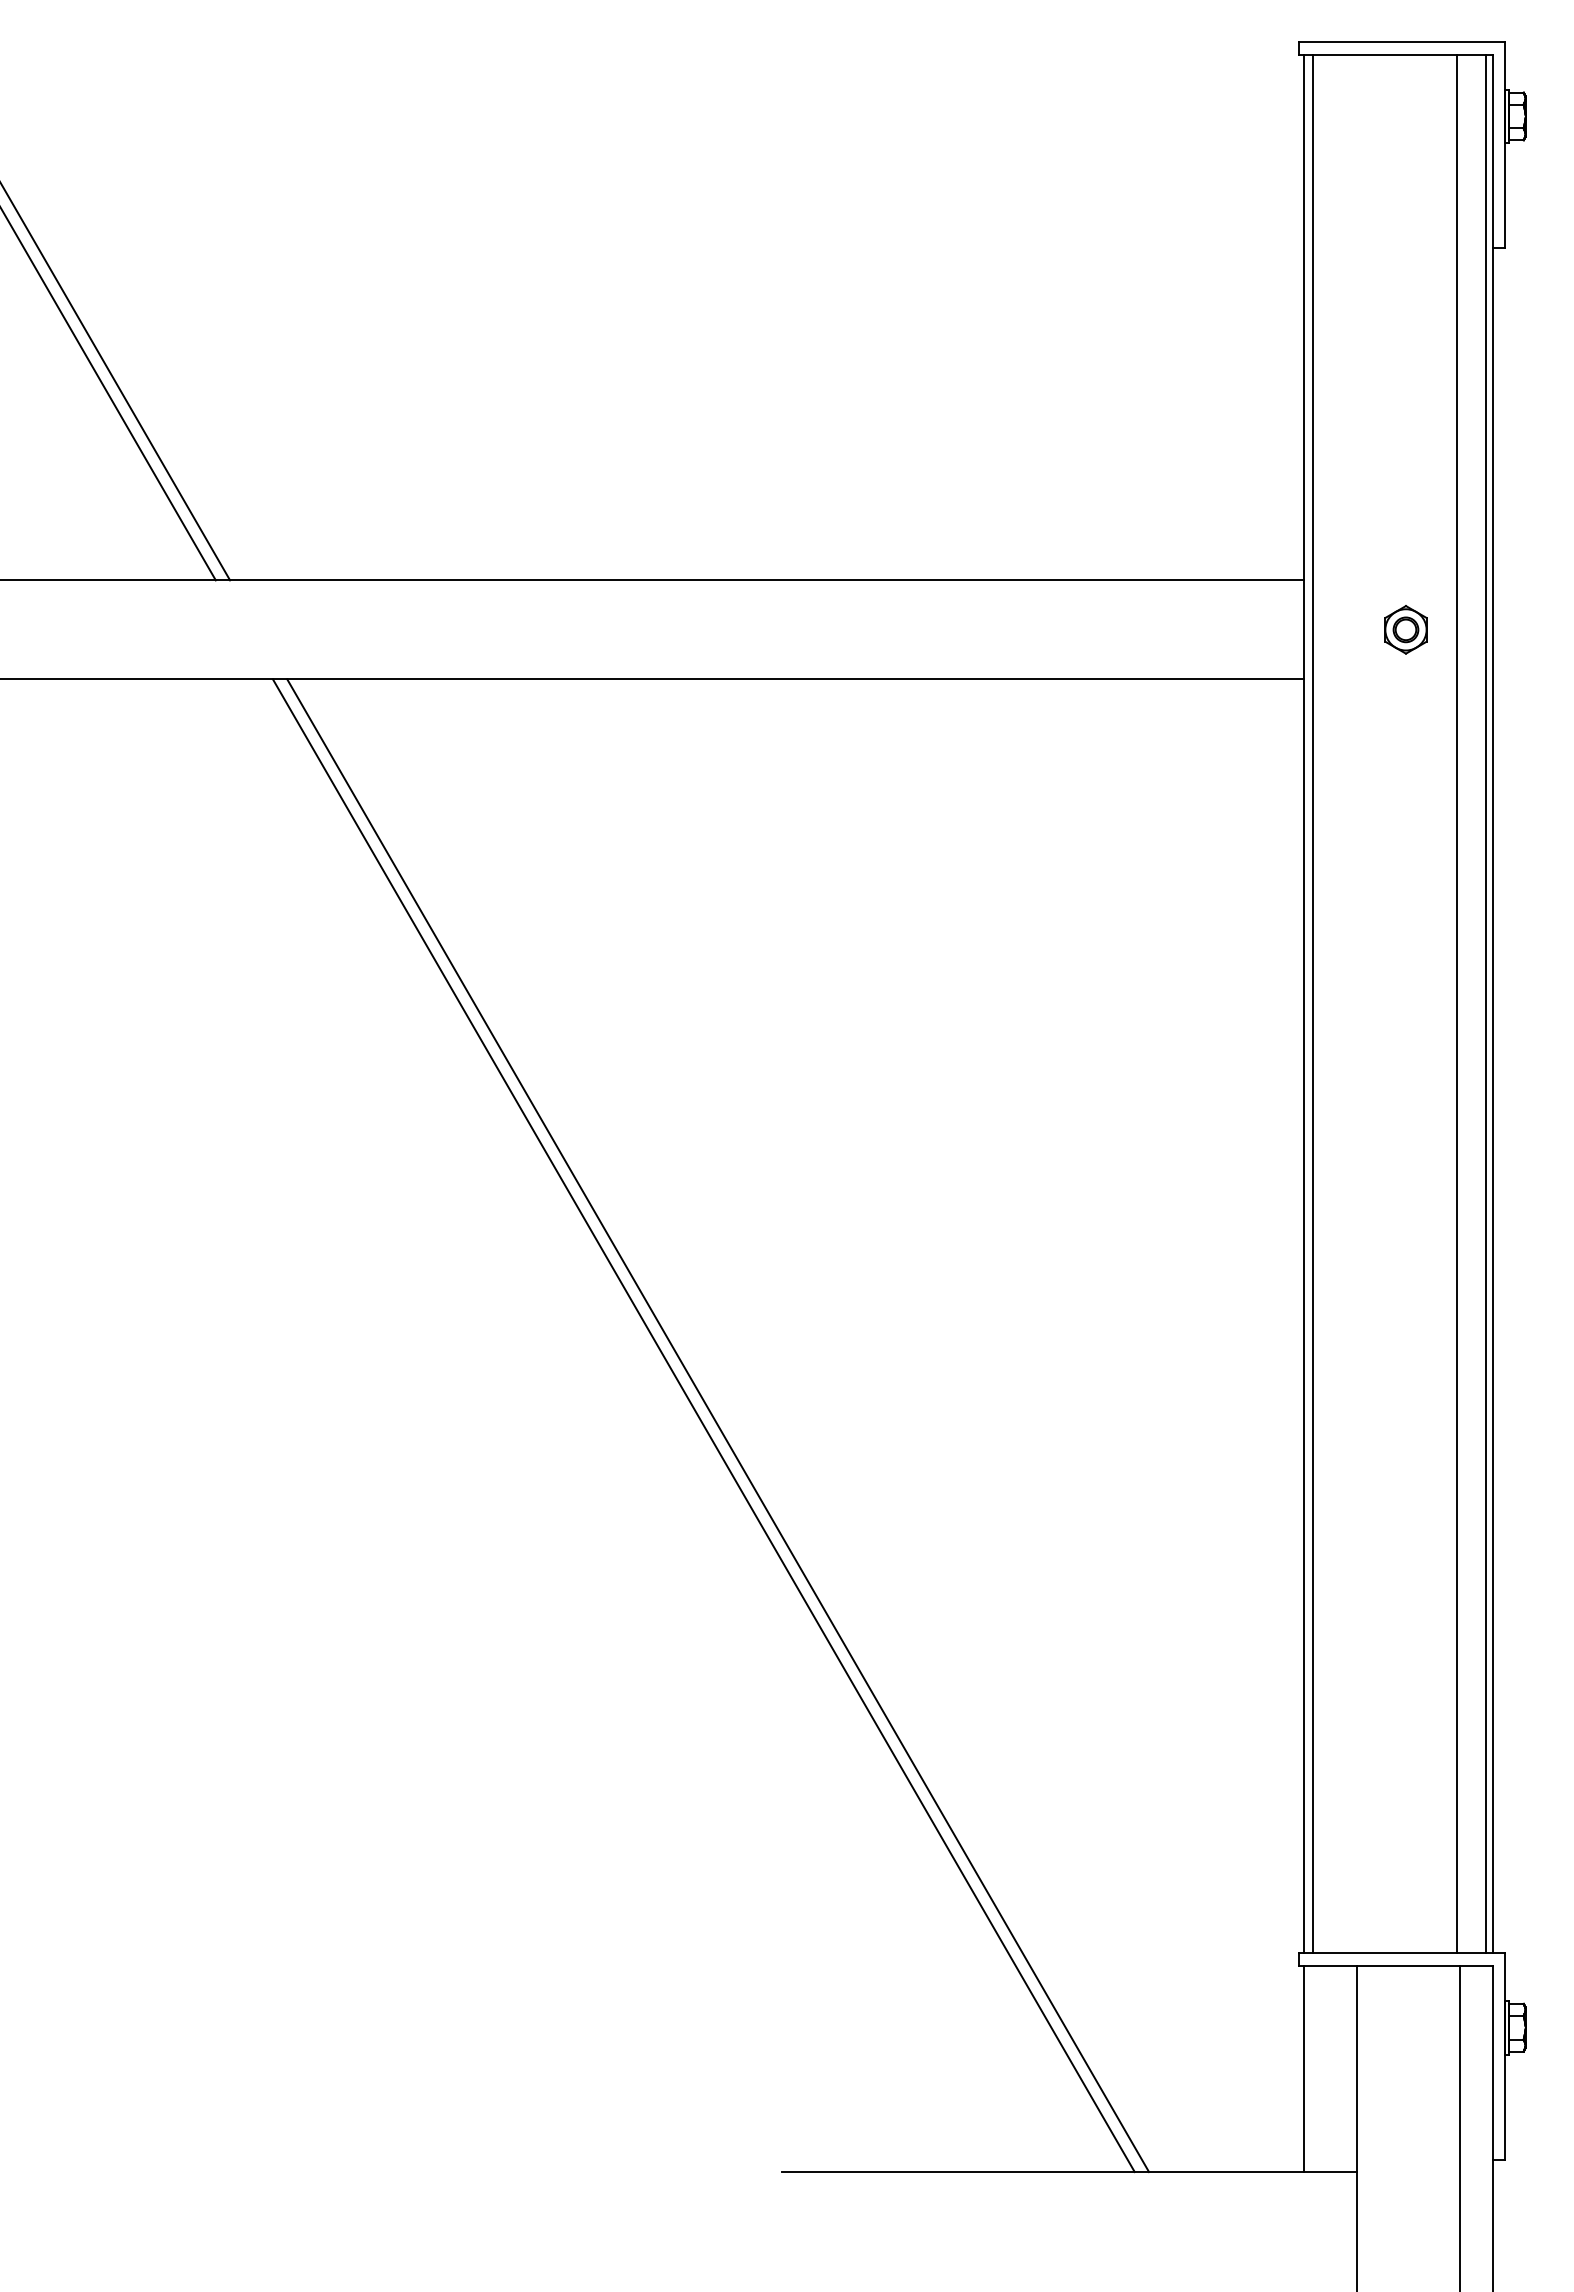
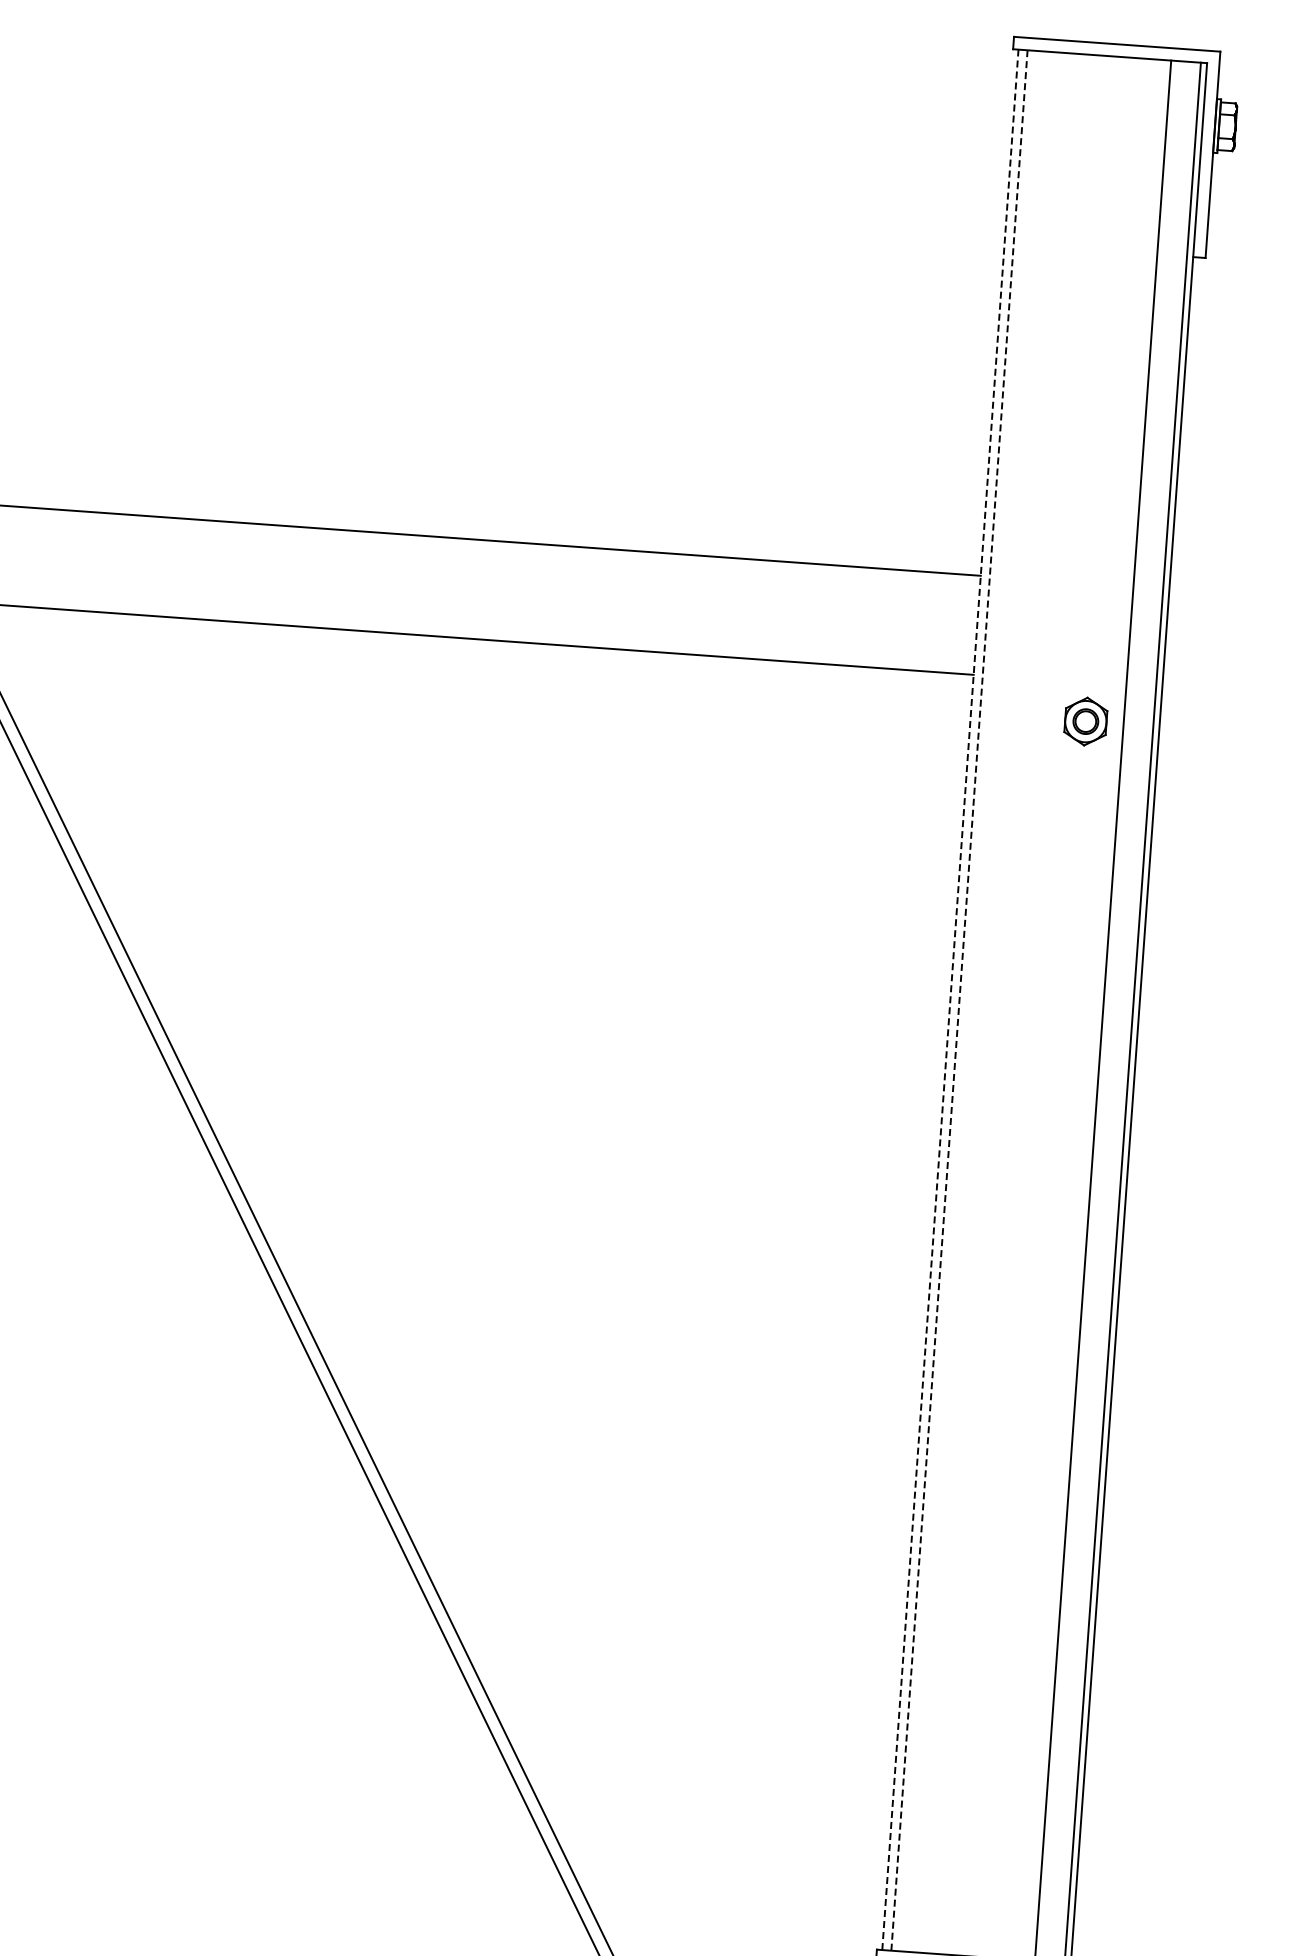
part: (1405, 629) -> (1085, 721), moved
line: (1304, 1003) -> (950, 999), solid -> dashed
line: (1313, 1003) -> (959, 999), solid -> dashed

